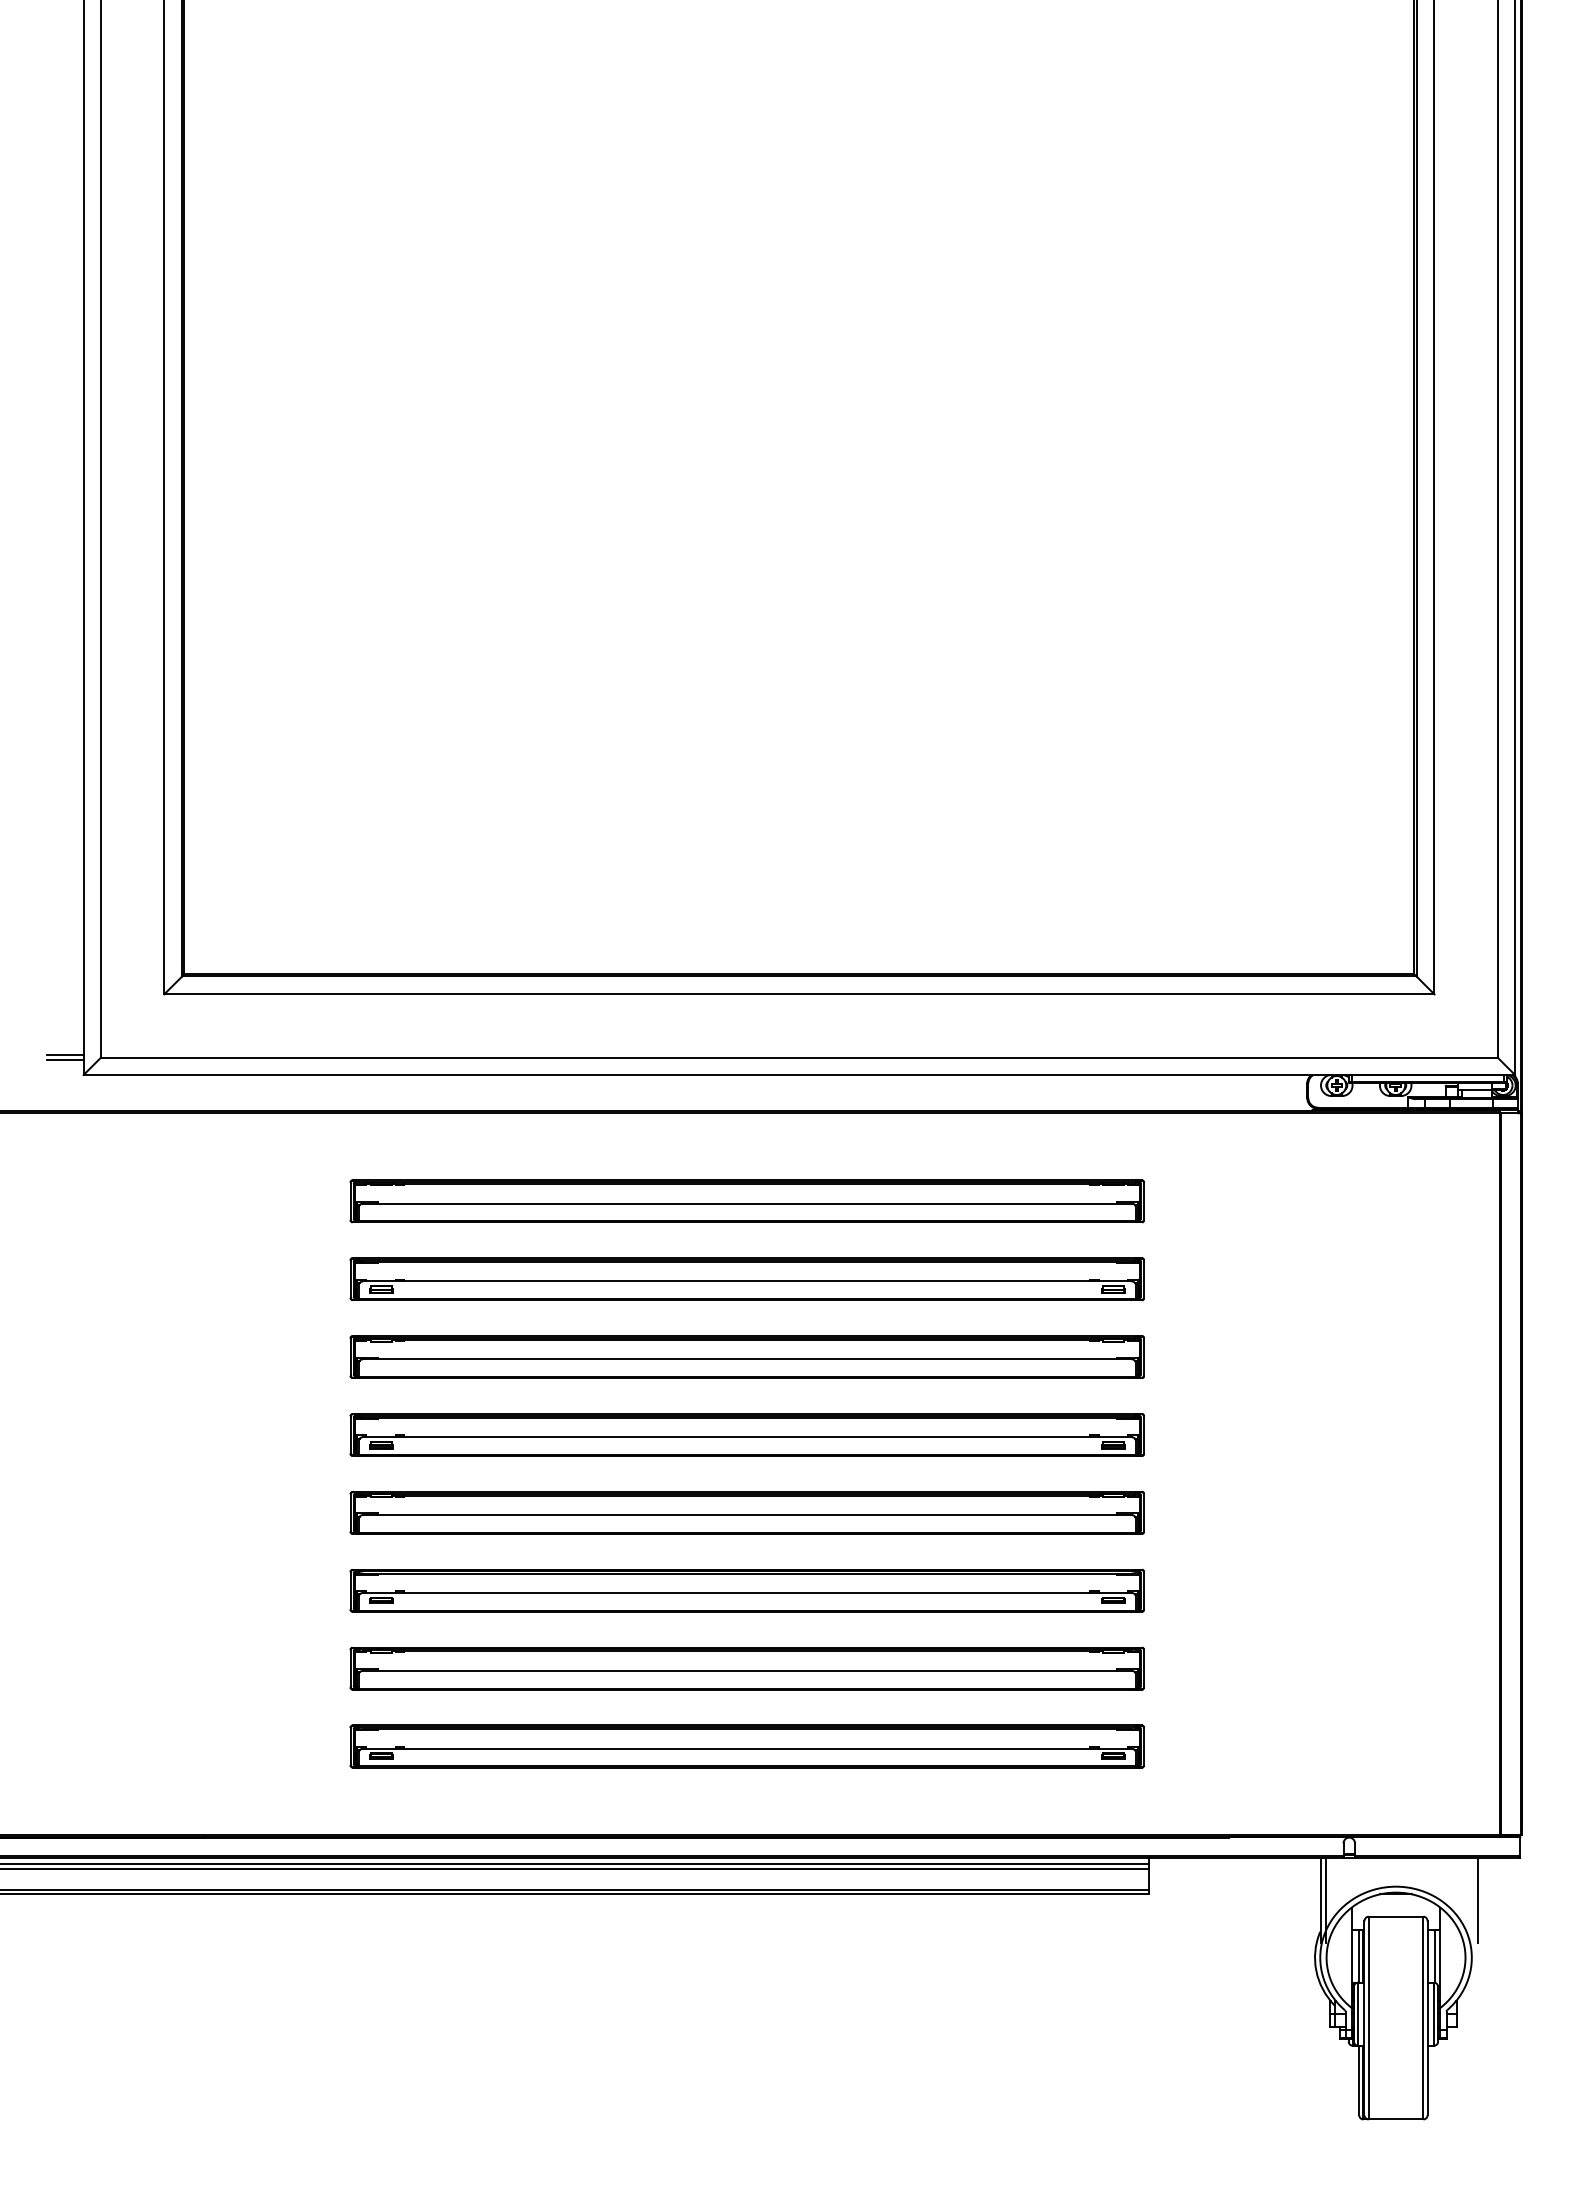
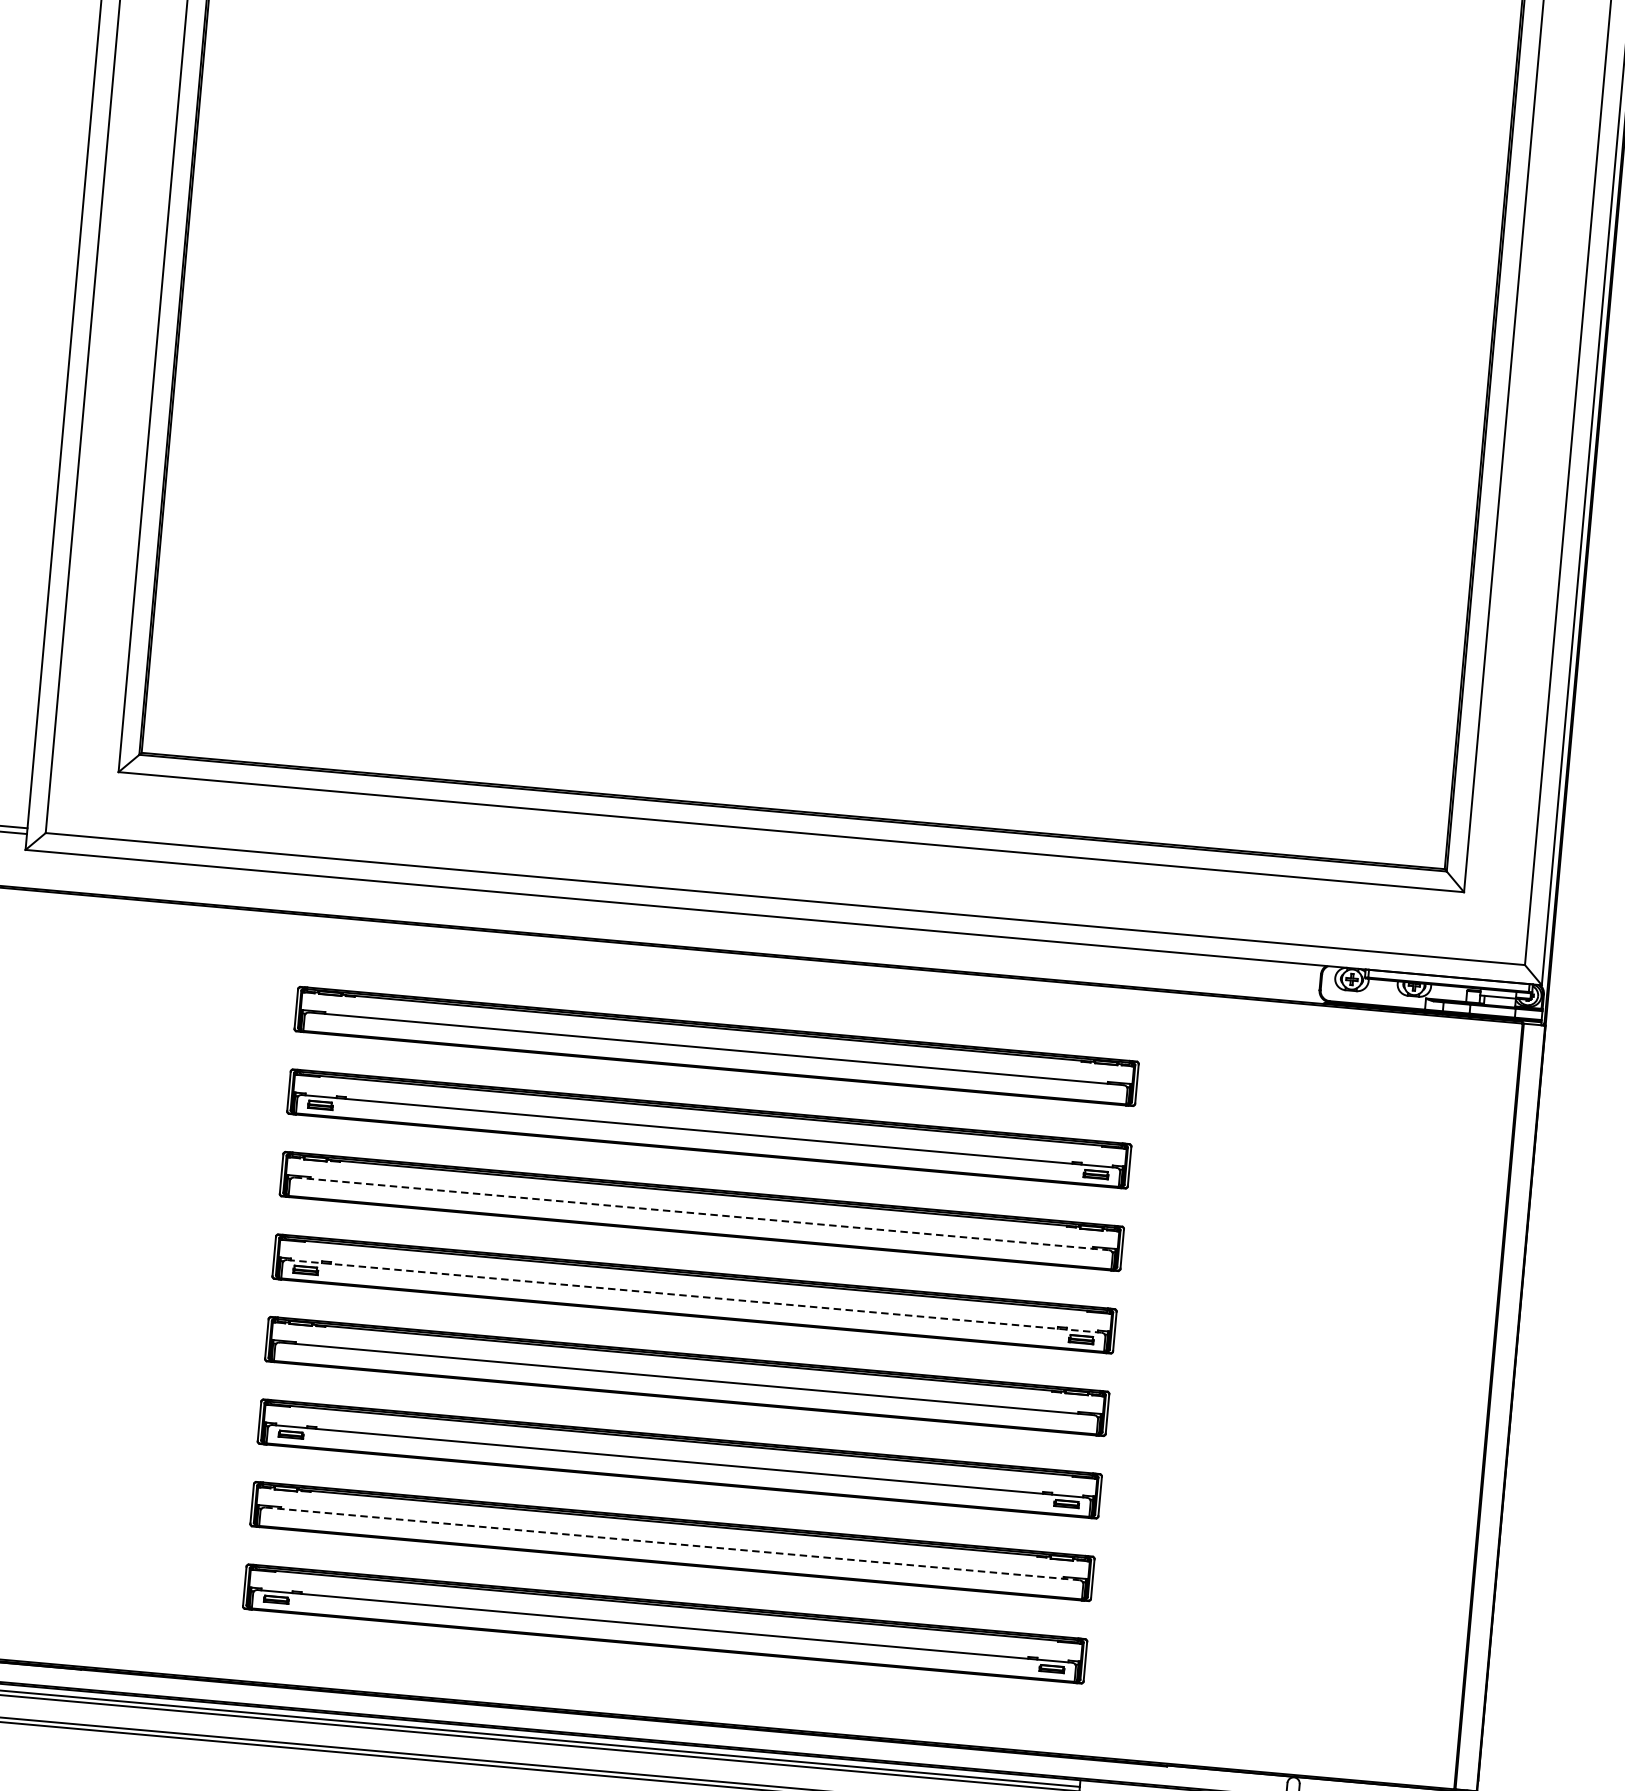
line: (747, 1359) -> (701, 1214), solid -> dashed
line: (747, 1437) -> (694, 1296), solid -> dashed
line: (747, 1670) -> (672, 1543), solid -> dashed

